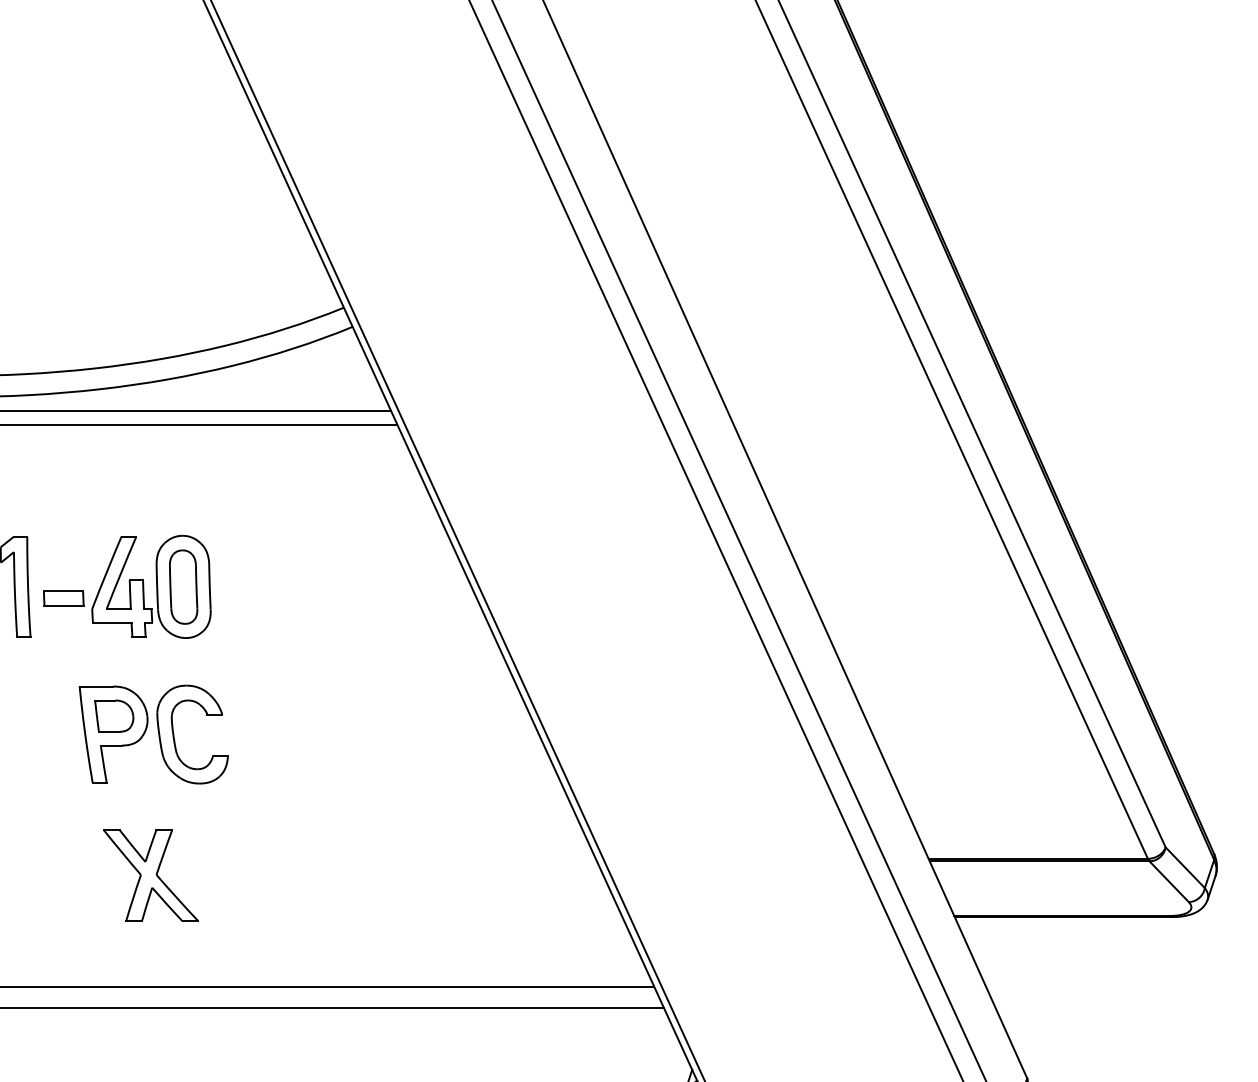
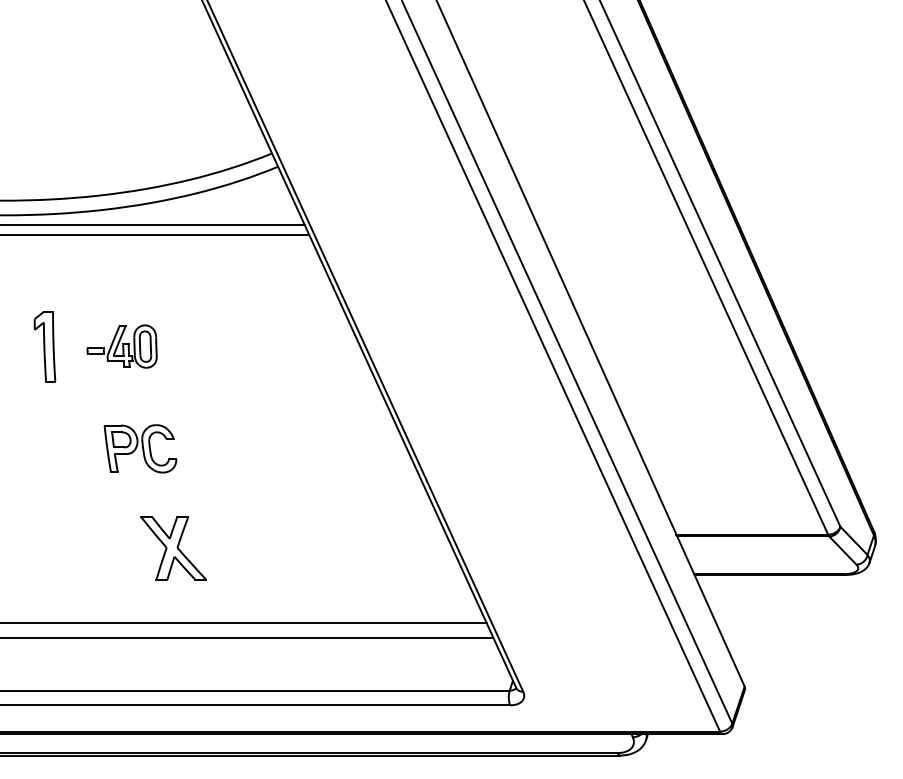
part: (126, 586) -> (121, 346), size x0.6
part: (153, 734) -> (140, 448), size x0.7
part: (150, 875) -> (173, 548), moved

